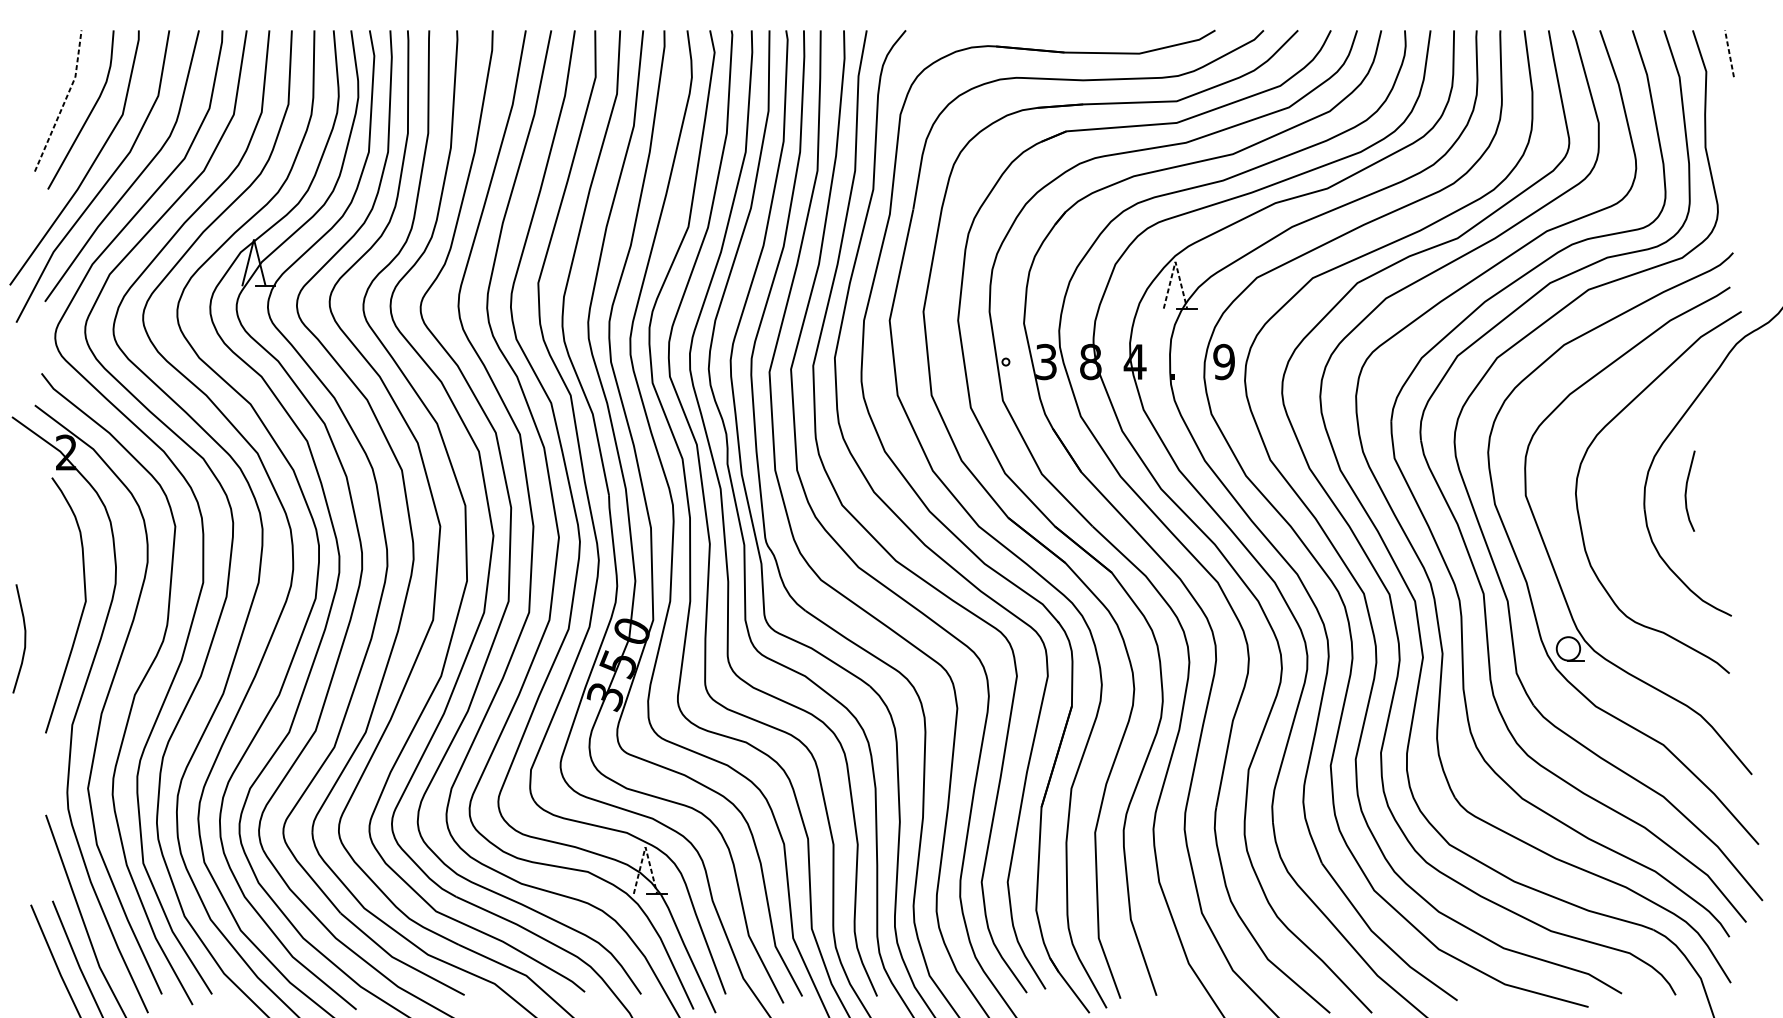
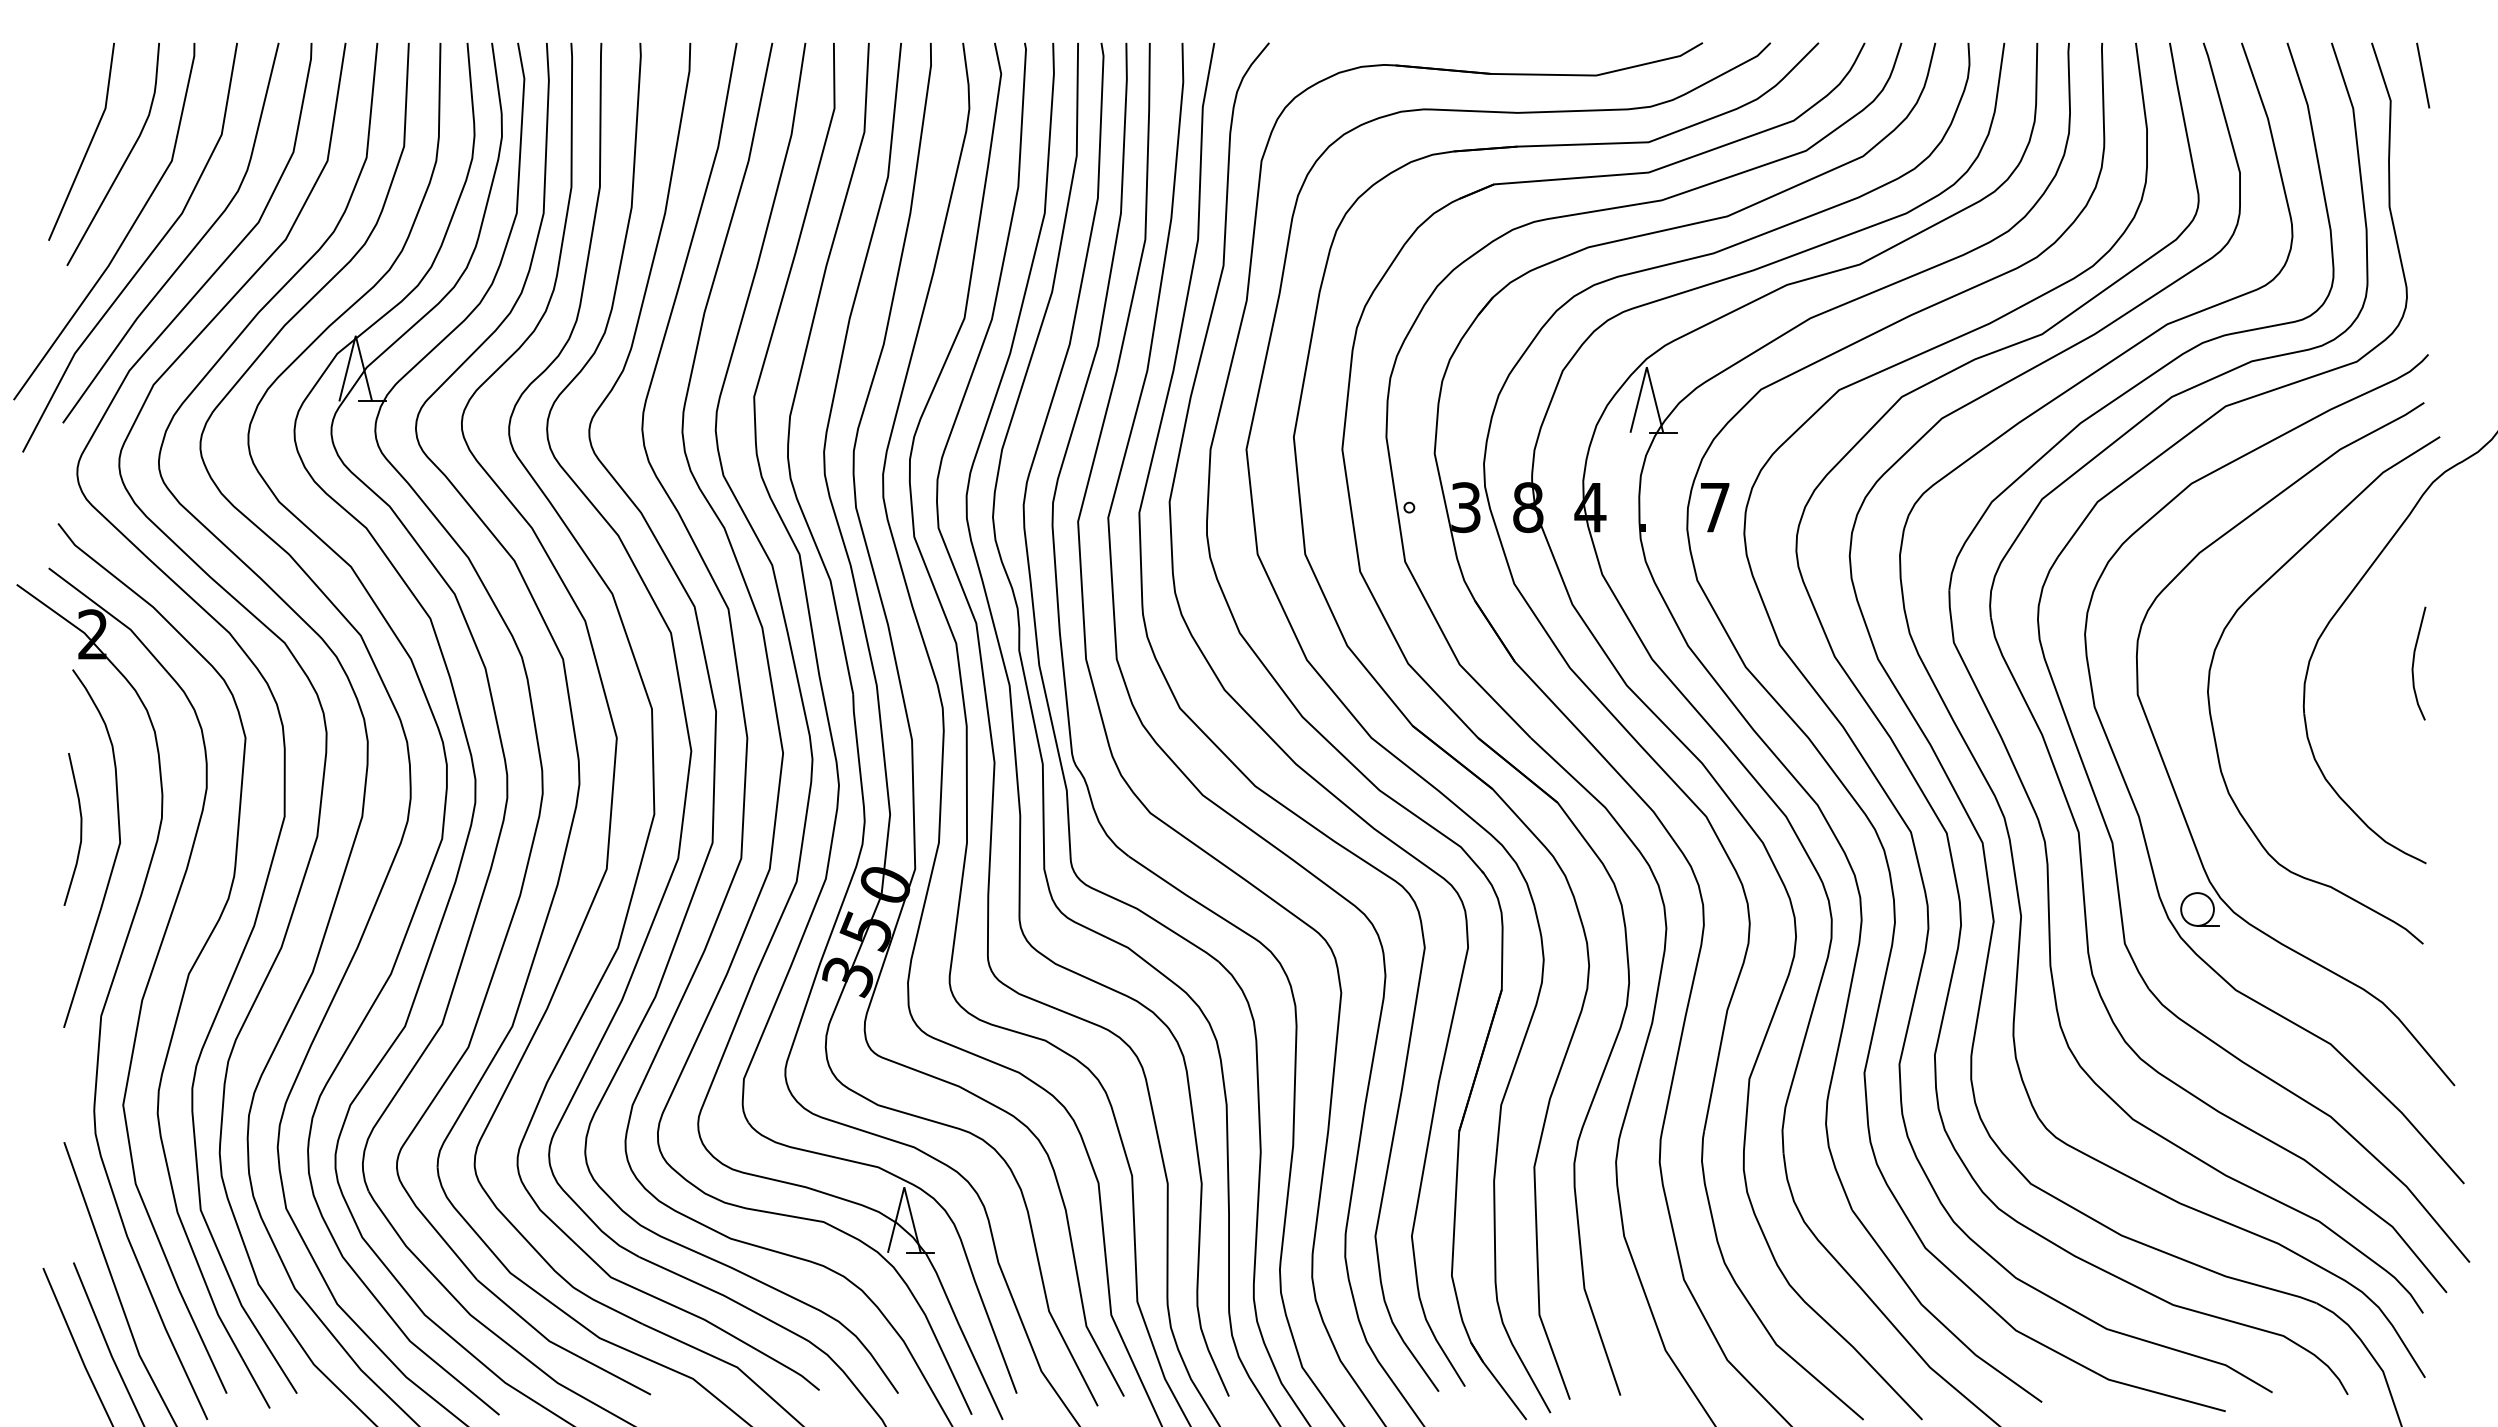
line: (1729, 53) -> (2423, 75), dashed -> solid
line: (64, 102) -> (90, 143), dashed -> solid
line: (1175, 262) -> (1646, 367), dashed -> solid
text: (1223, 361) -> (1714, 507), 9 -> 7
curve: (1686, 491) -> (2414, 663), moved
curve: (24, 638) -> (80, 829), moved
line: (645, 847) -> (904, 1187), dashed -> solid

